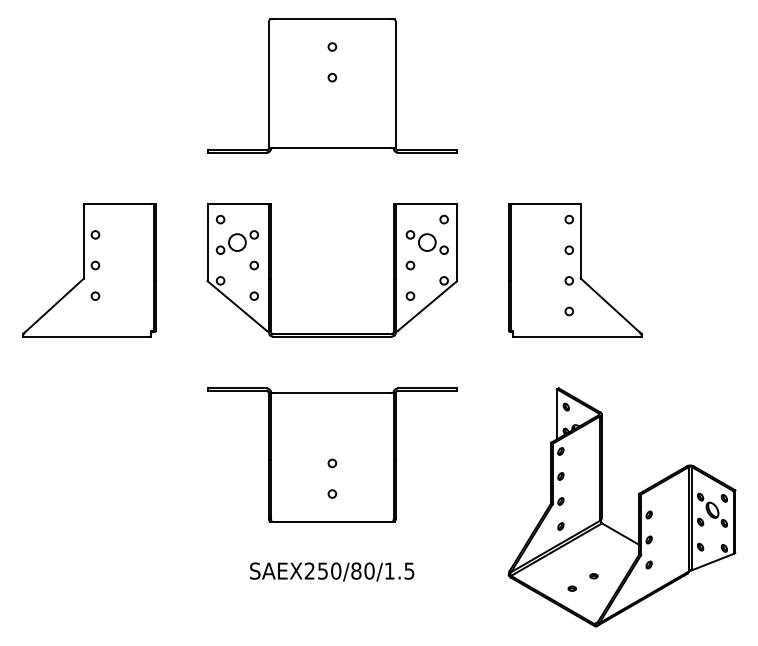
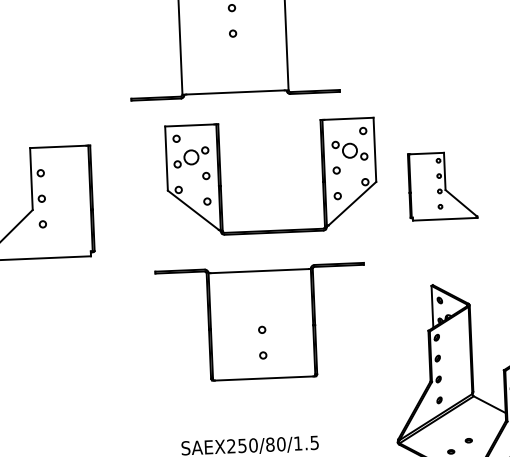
part: (271, 270) -> (220, 179), moved
part: (575, 270) -> (442, 186), size x0.6
part: (332, 454) -> (261, 322), moved

